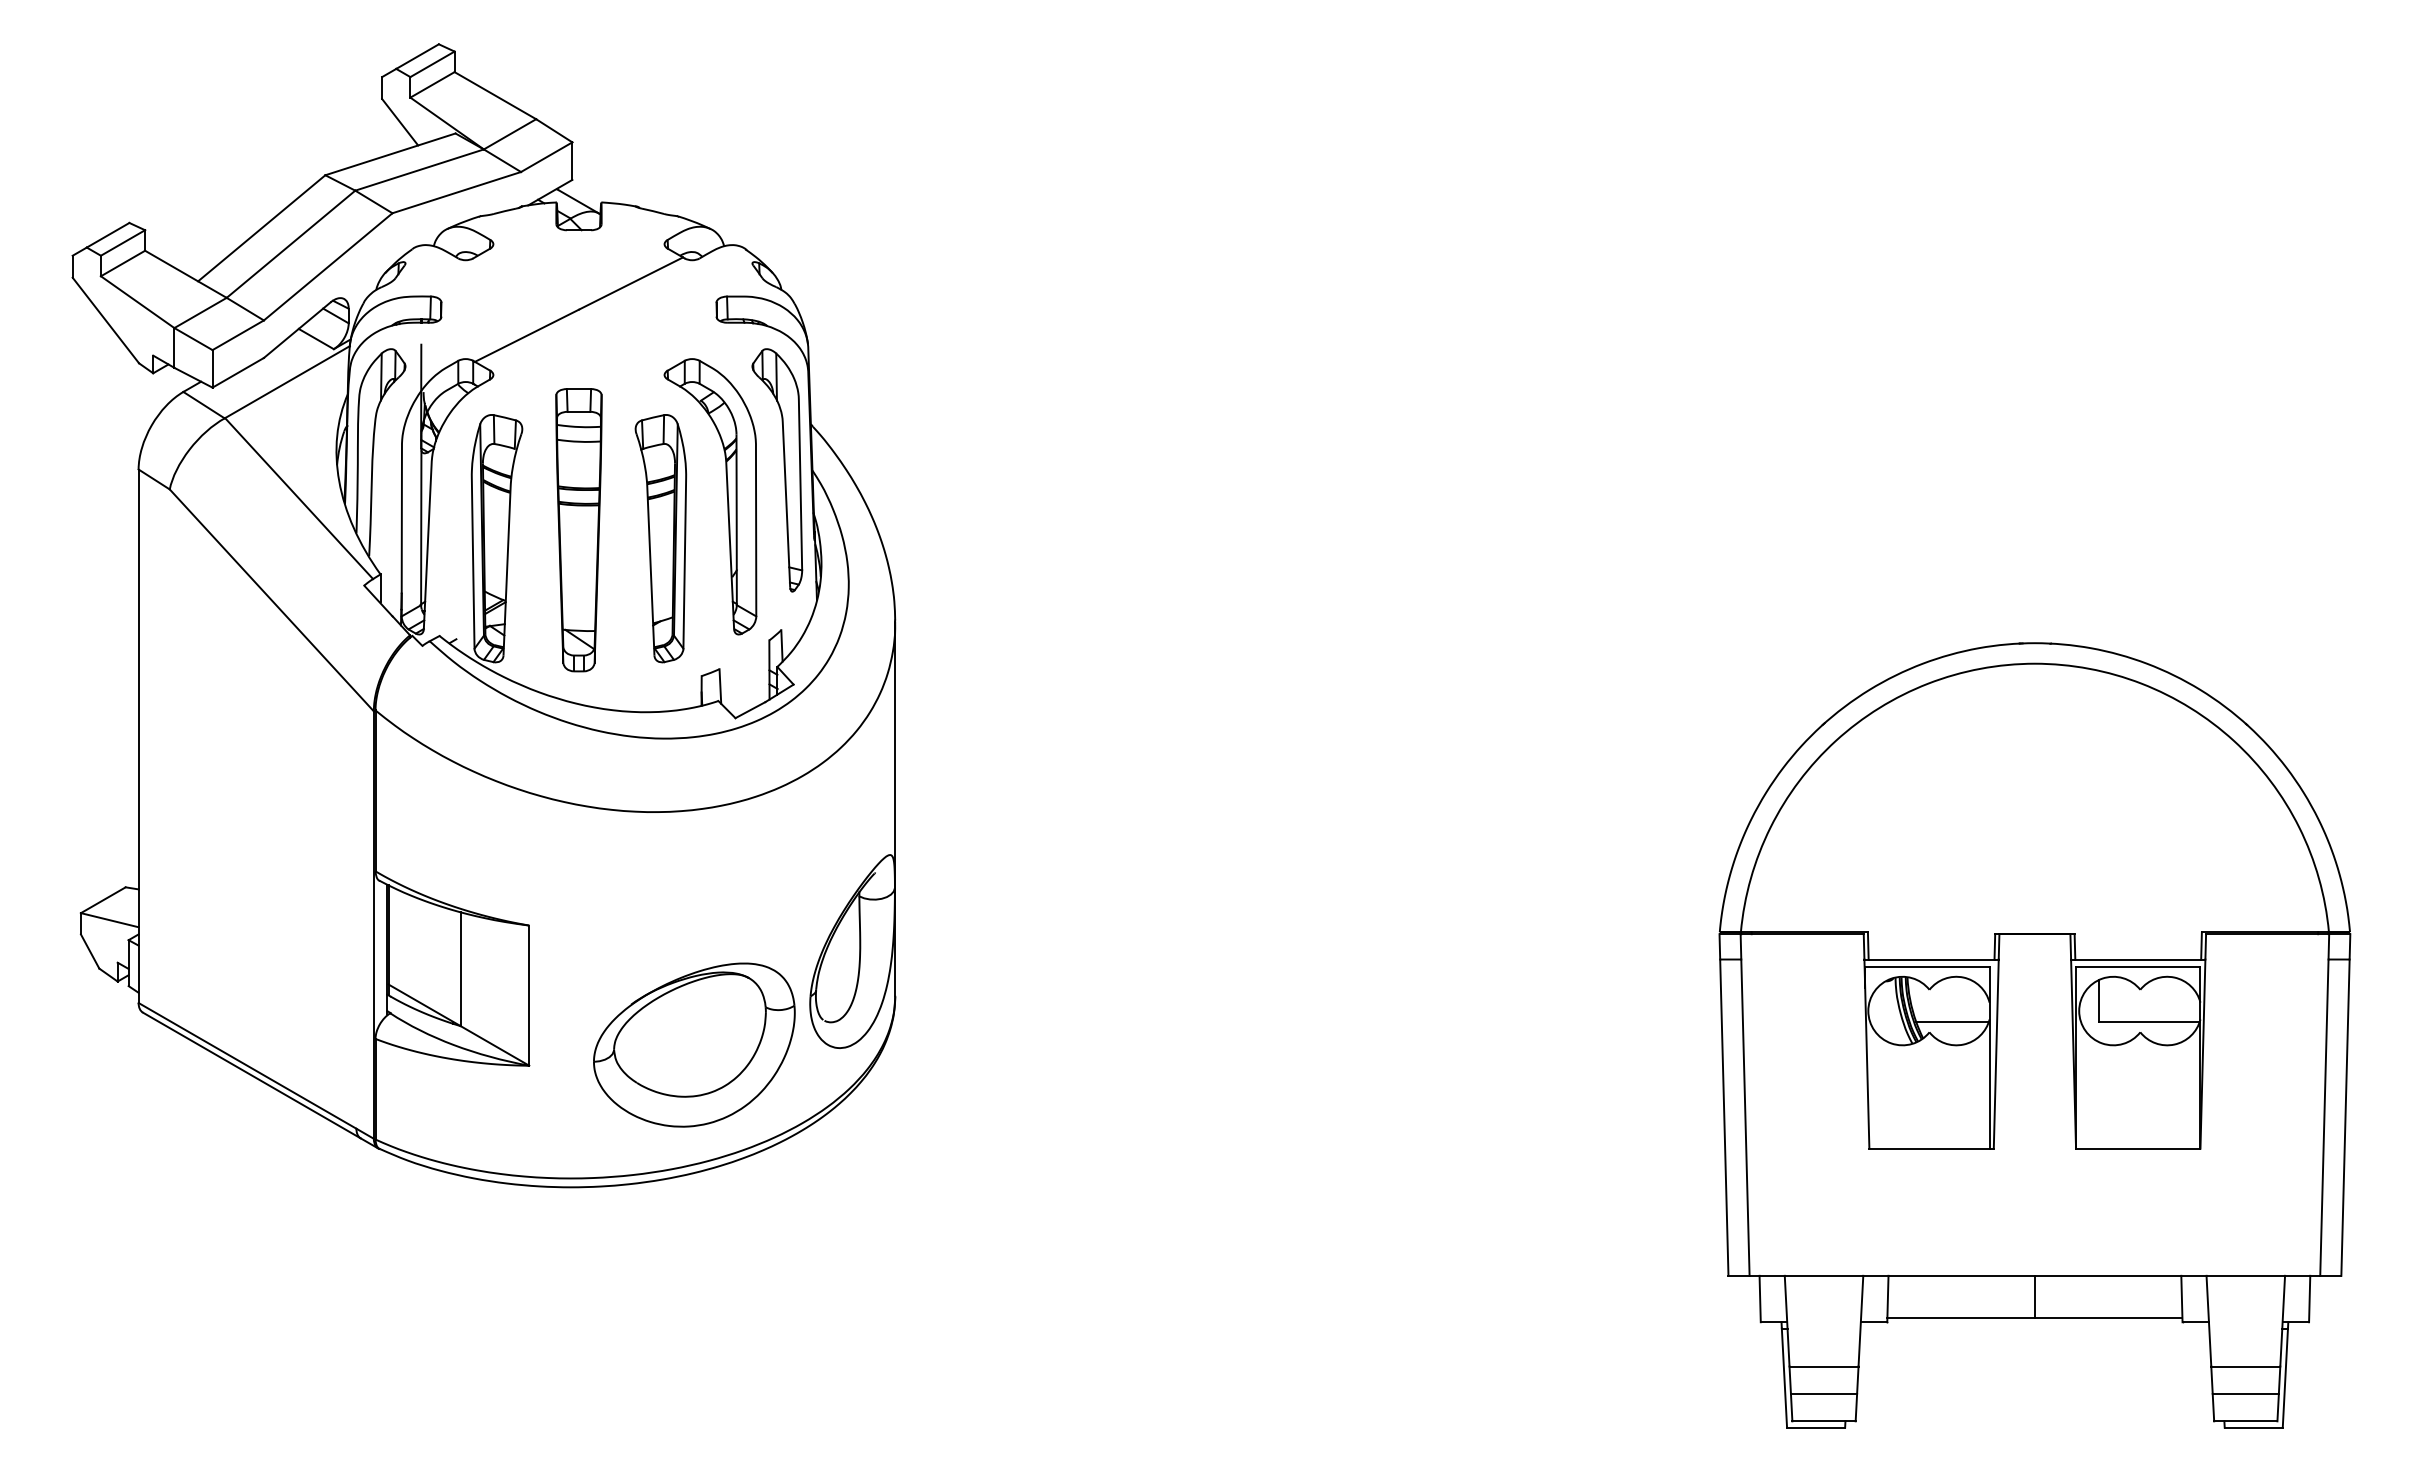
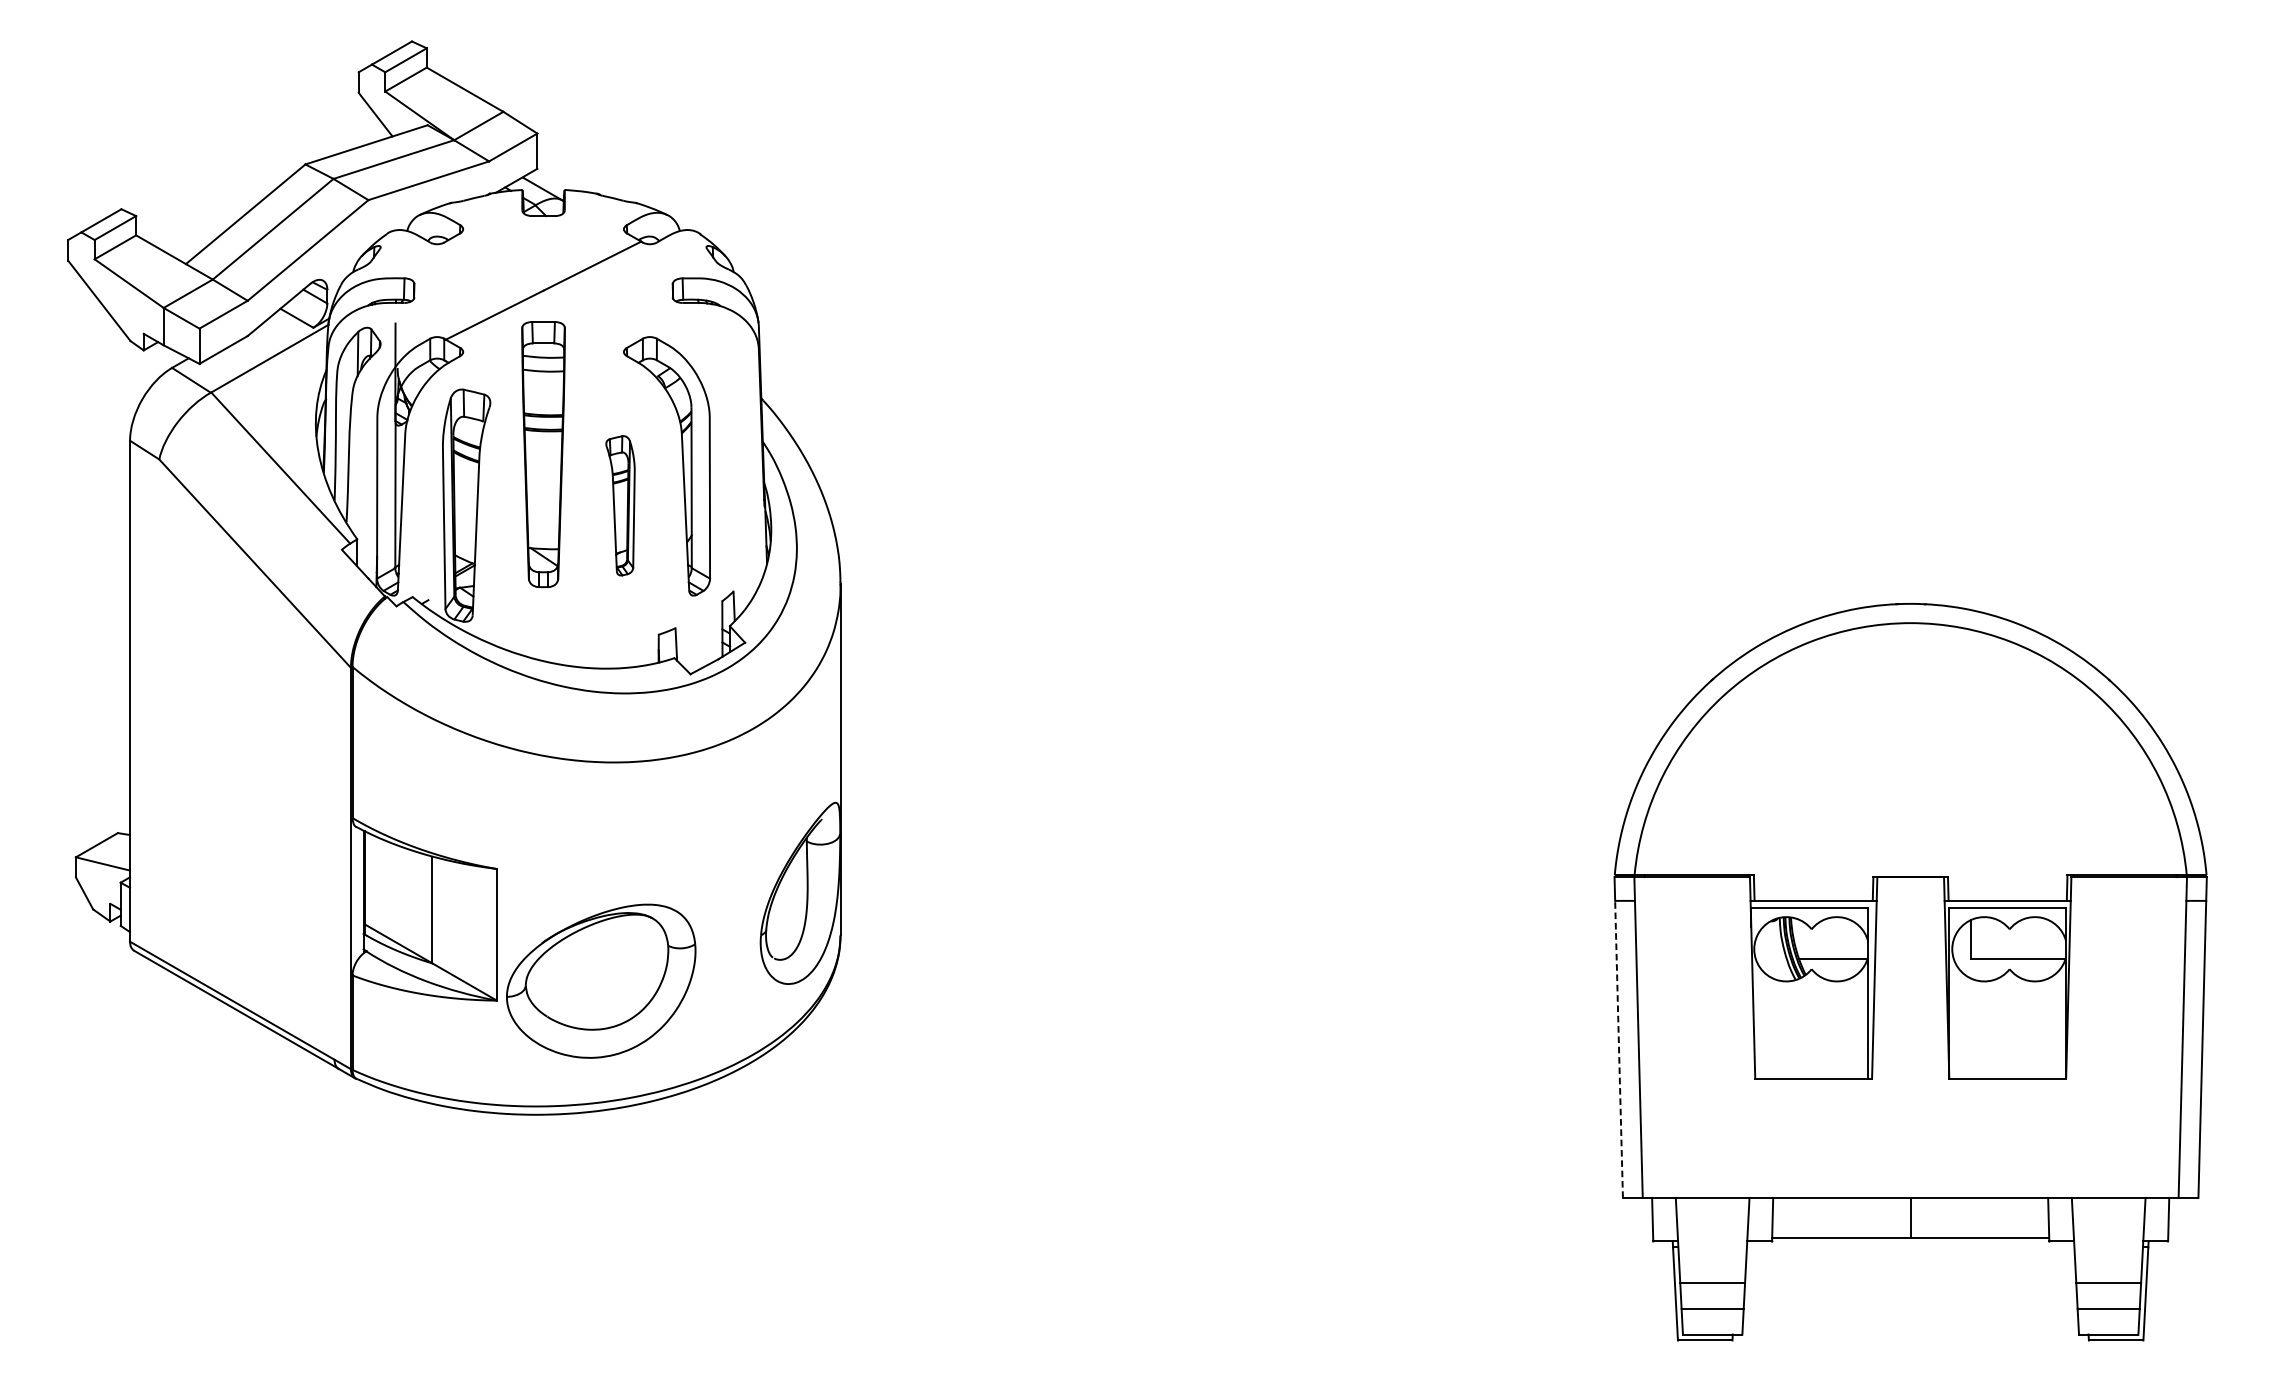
part: (783, 467) -> (735, 438), removed
part: (578, 530) -> (543, 454), moved
part: (660, 538) -> (620, 505), size x0.6
part: (694, 1044) -> (601, 980), moved
line: (1724, 1117) -> (1619, 1049), solid -> dashed

